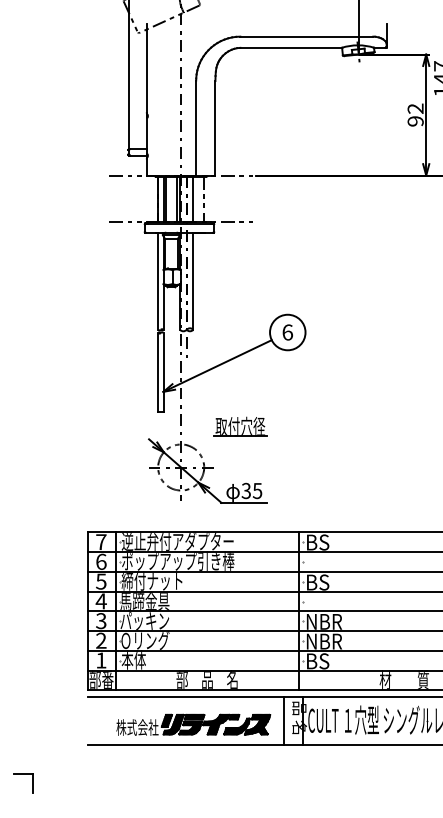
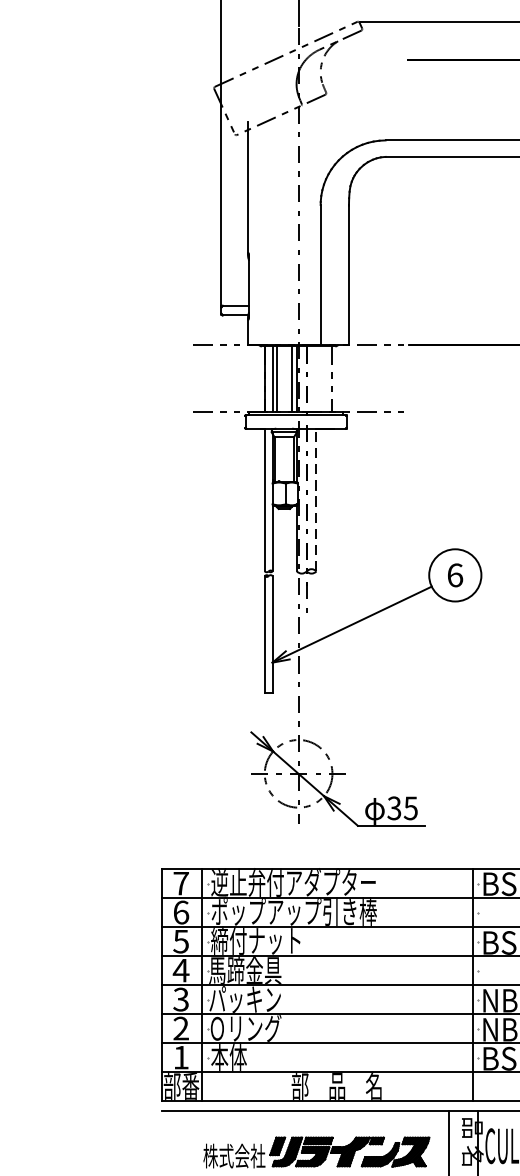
line: (193, 198) -> (316, 378), removed
line: (193, 281) -> (316, 500), solid -> dashed
part: (240, 426) -> (385, 713), removed

